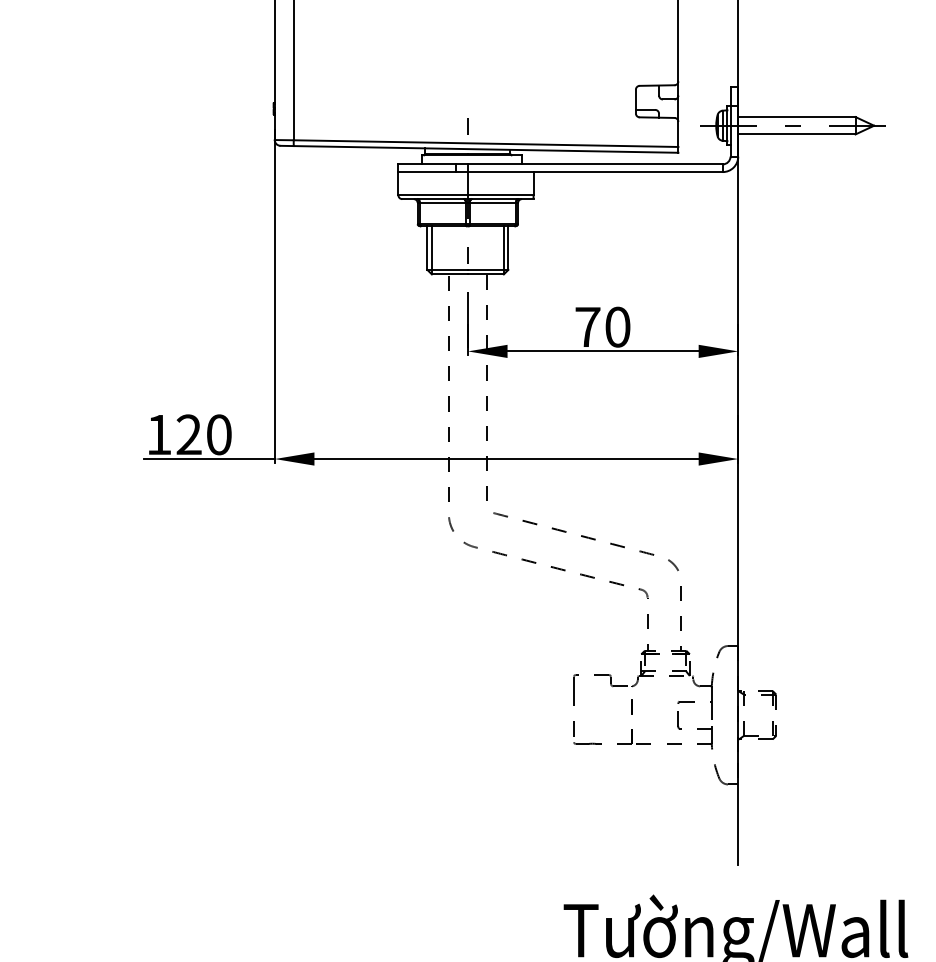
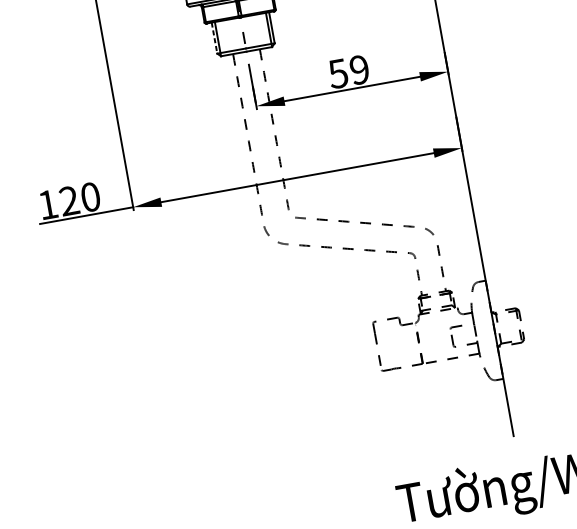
line: (427, 248) -> (214, 38), solid -> dashed
text: (602, 326) -> (348, 71), 70 -> 59

